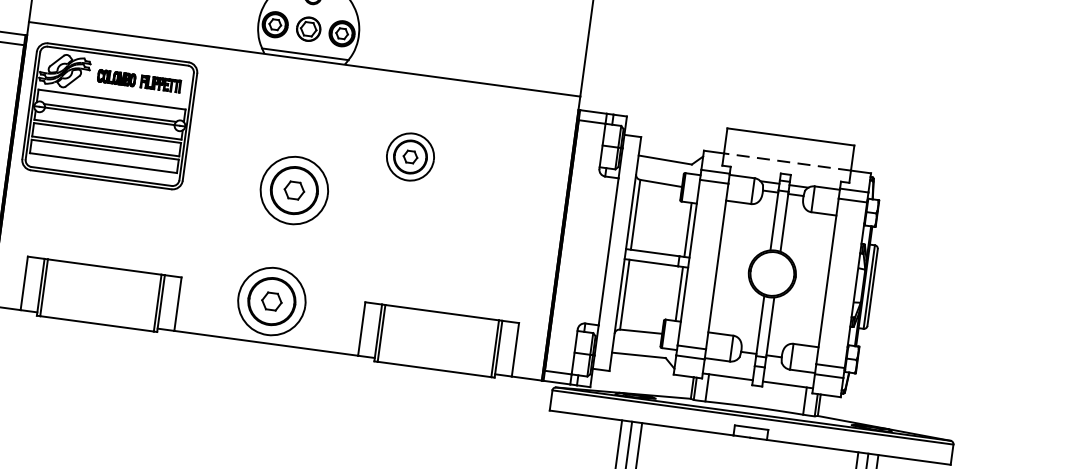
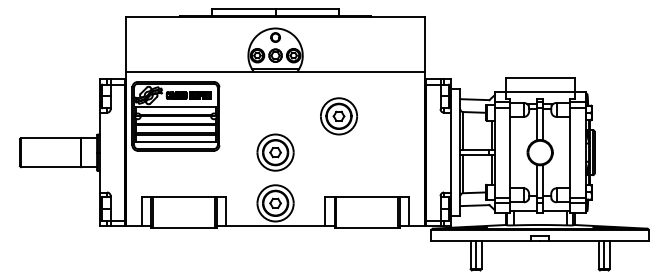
part: (409, 157) -> (338, 116), size x1.43
line: (786, 161) -> (539, 91), dashed -> solid
part: (294, 190) -> (275, 152), moved

